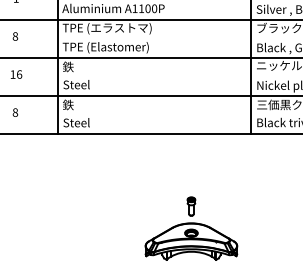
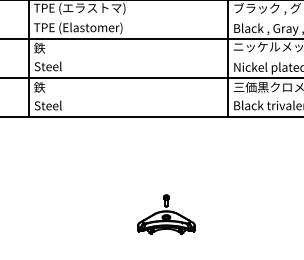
part: (191, 228) -> (166, 214), size x0.6

